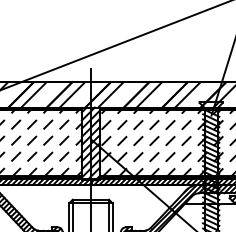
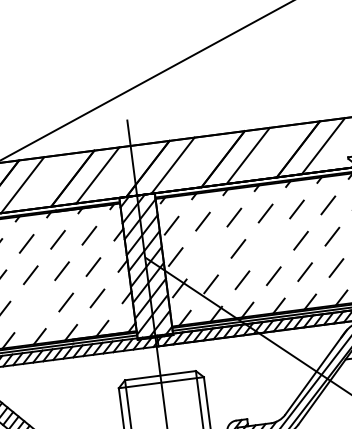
line: (122, 141) -> (207, 253), removed
line: (154, 141) -> (269, 245), removed
line: (32, 156) -> (35, 306), removed

